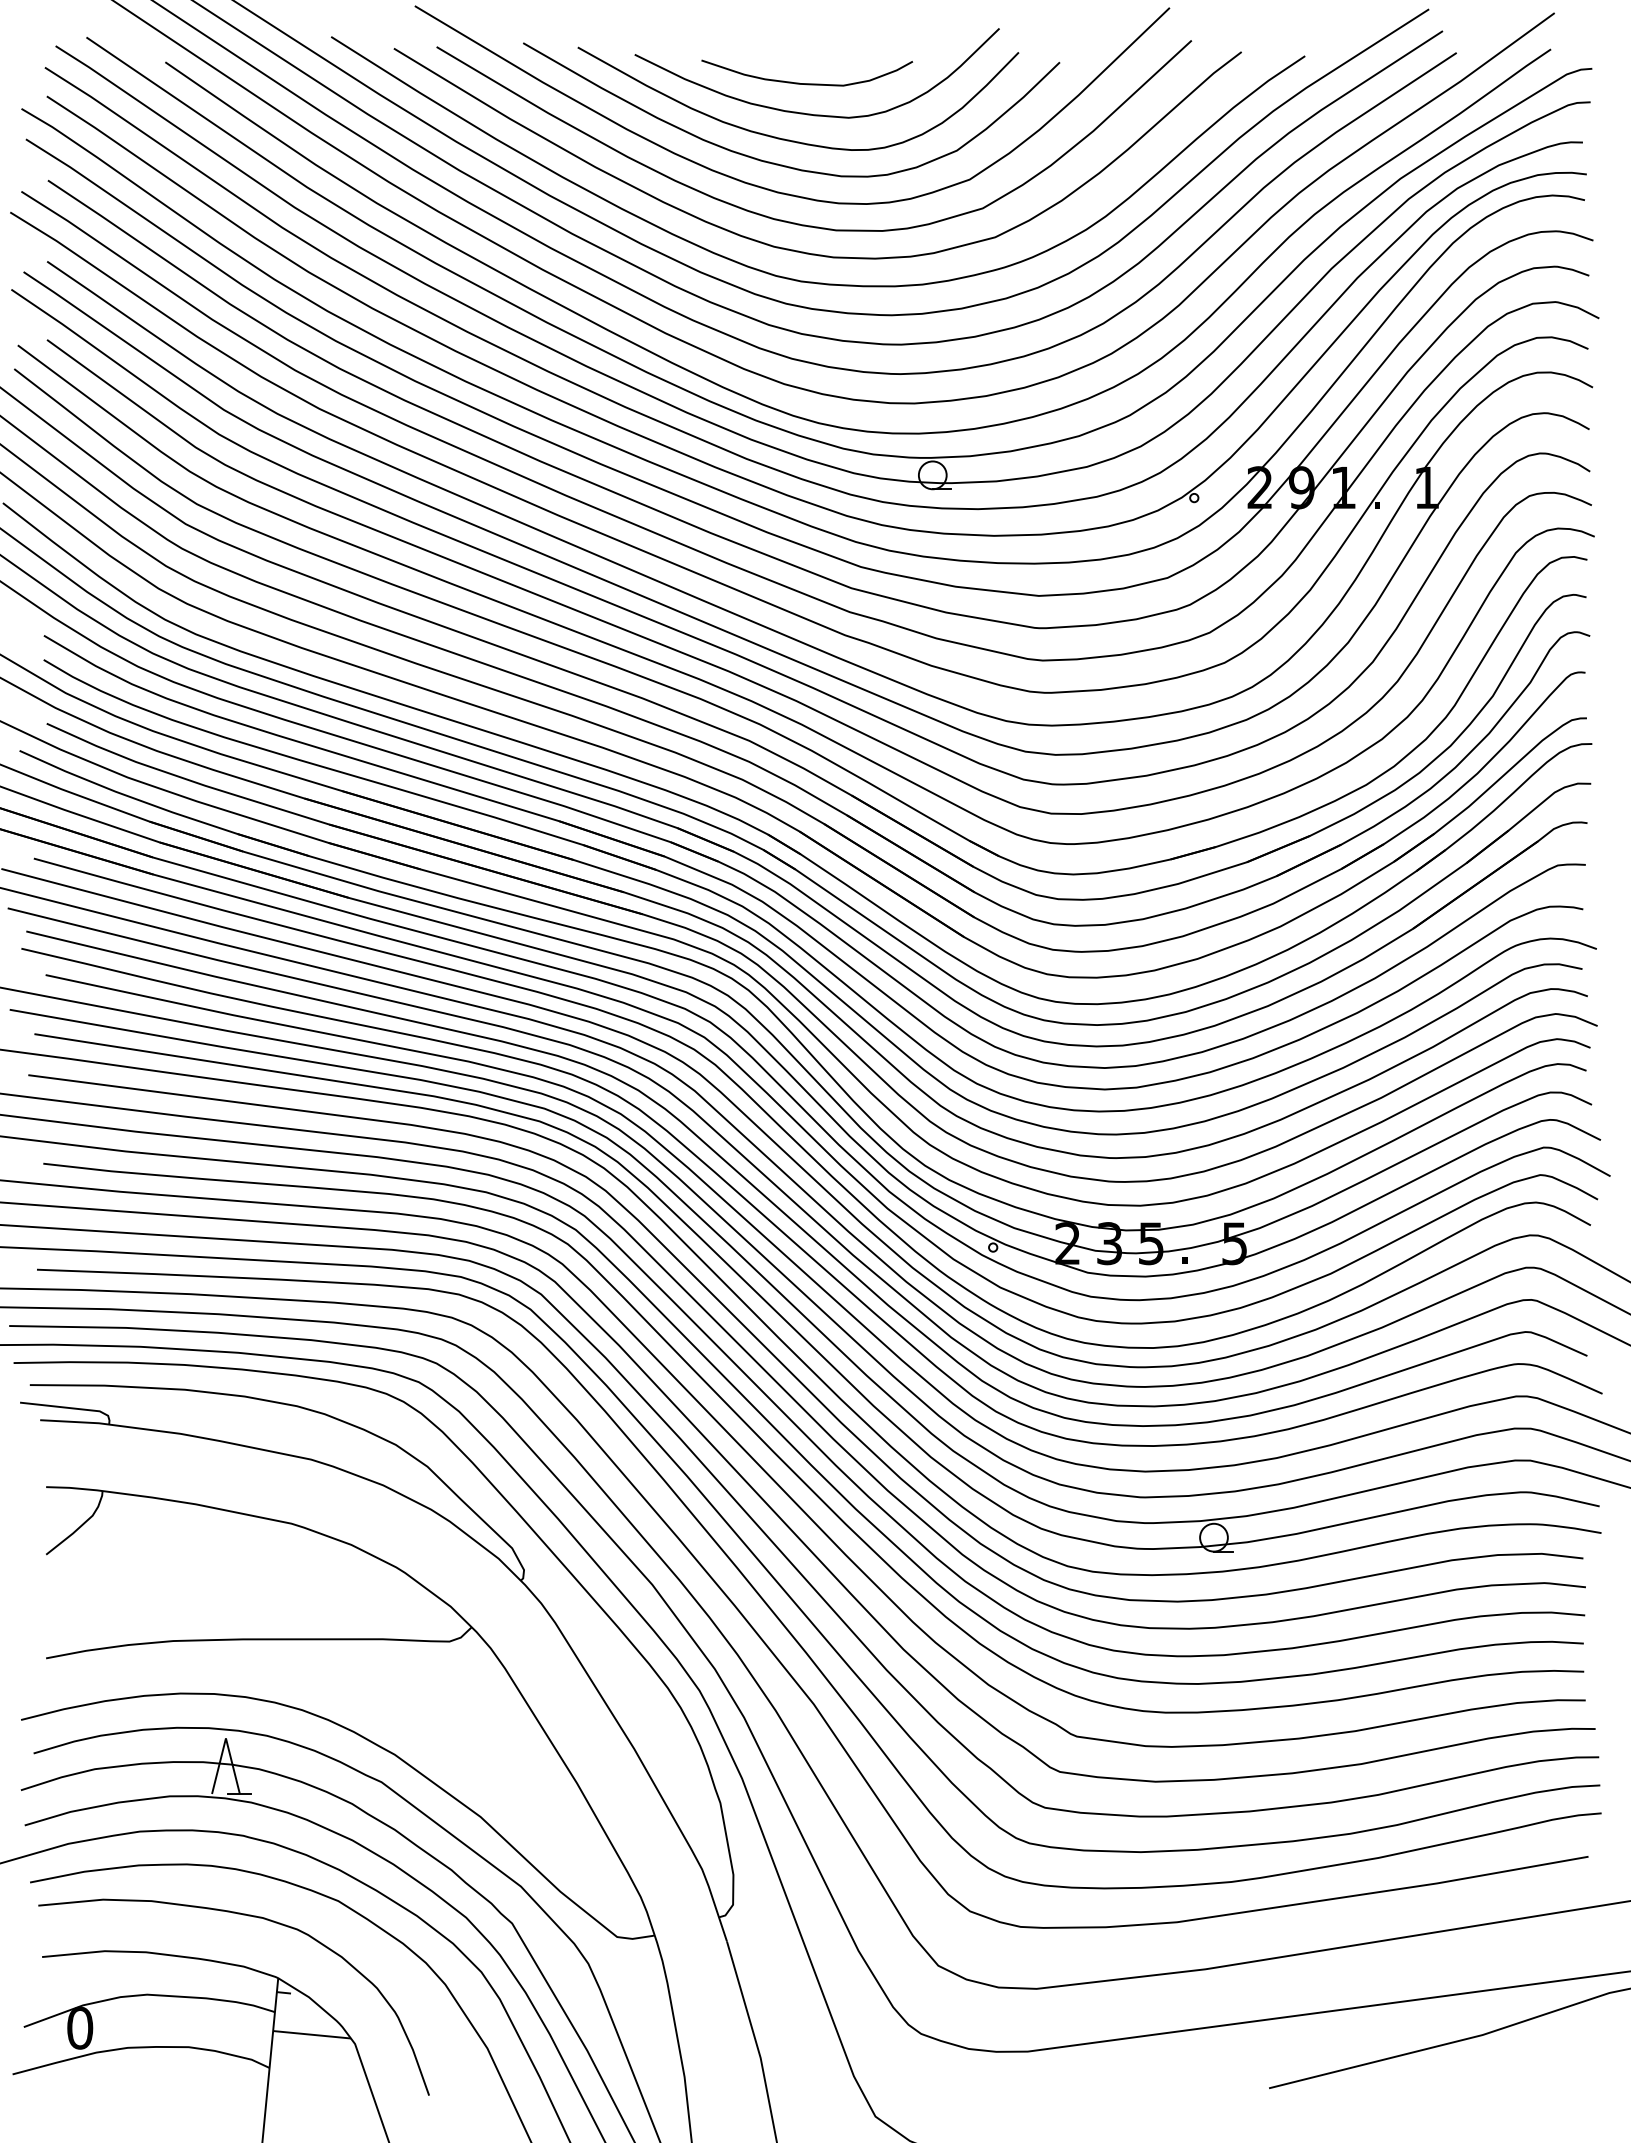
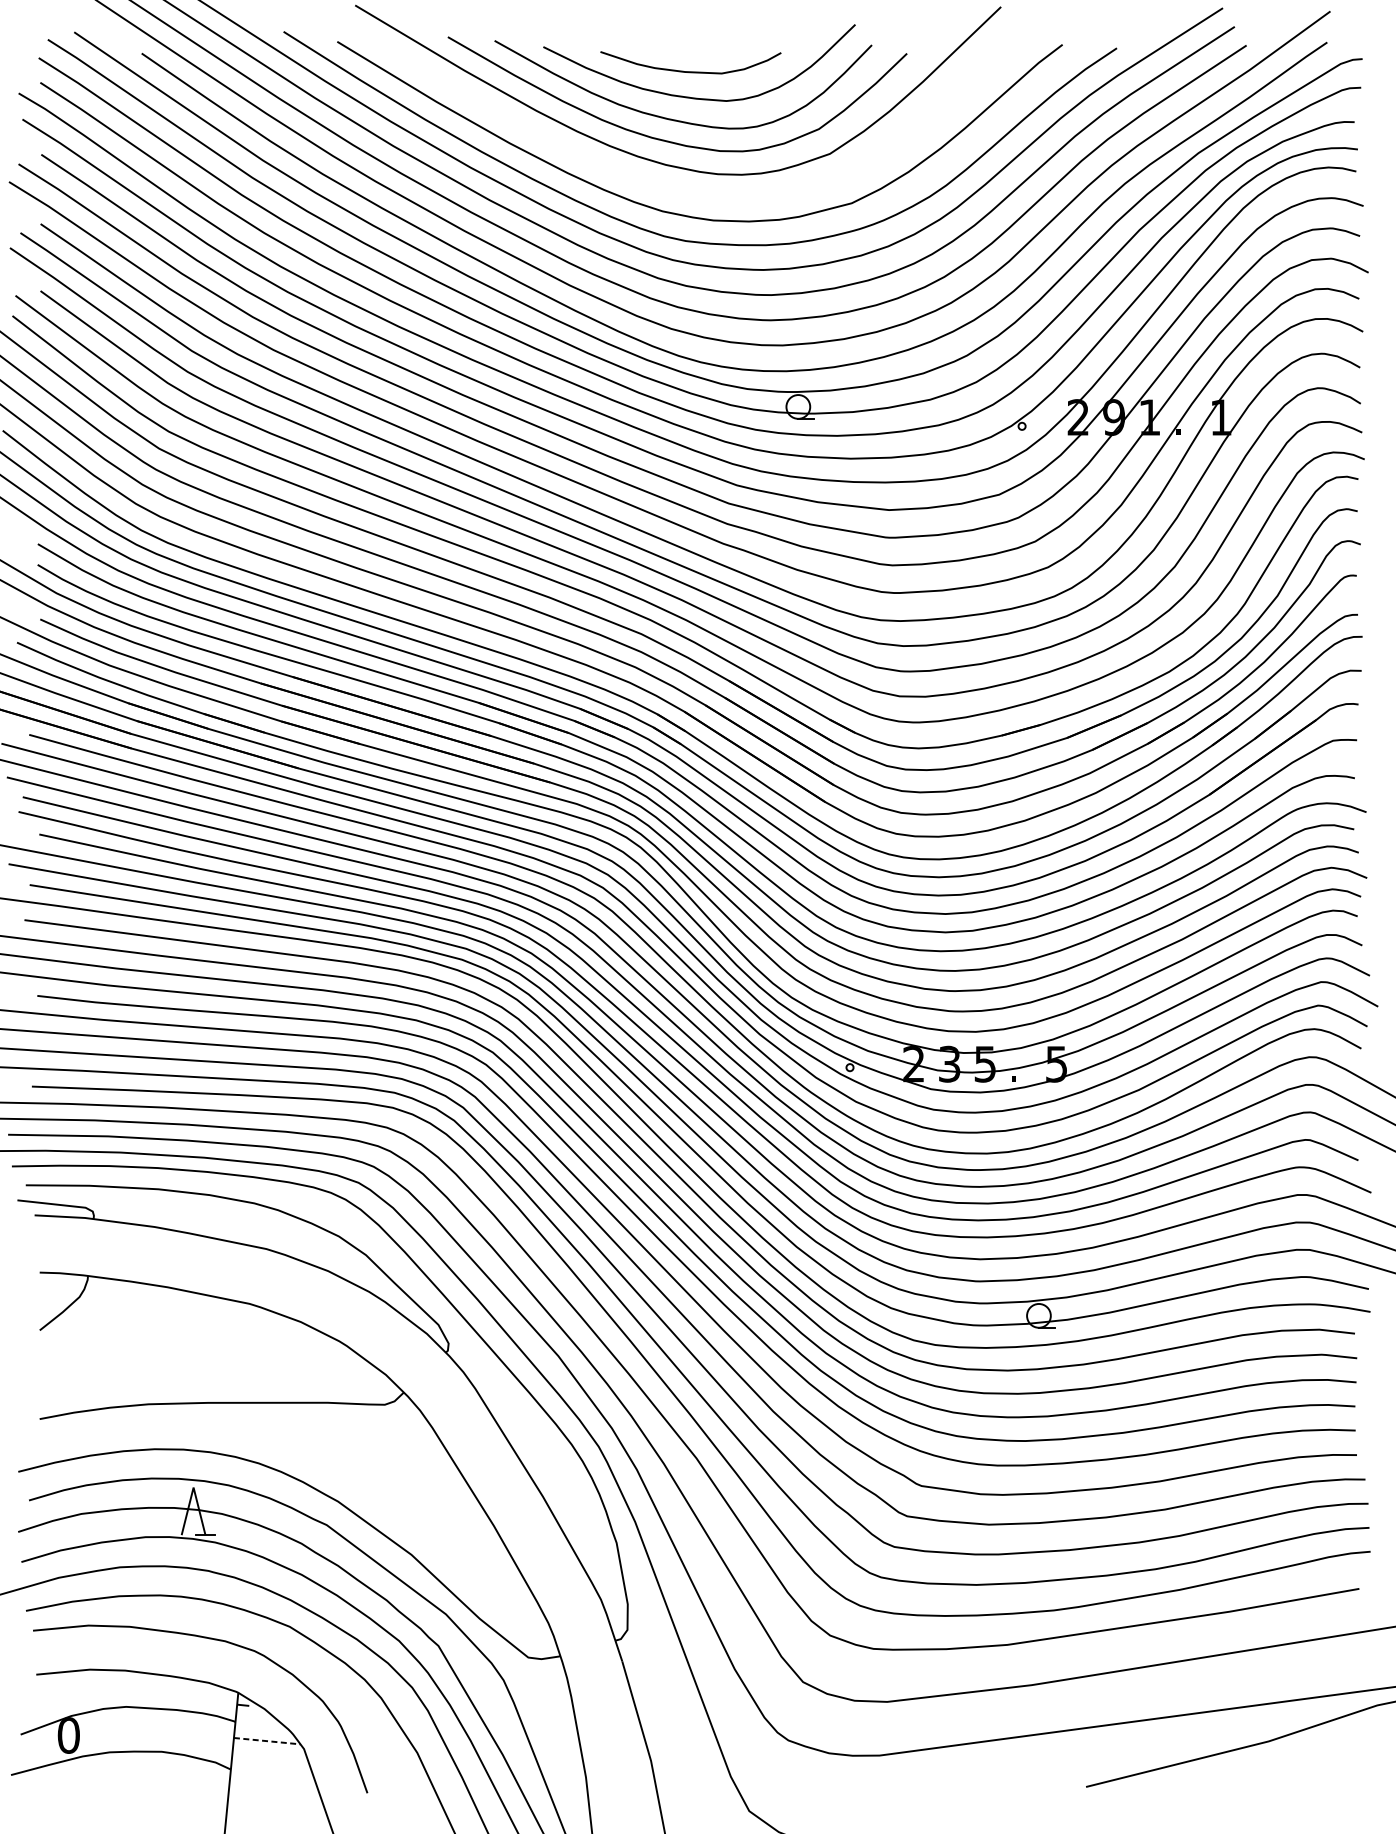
curve: (795, 222) -> (680, 190), removed
line: (312, 2034) -> (267, 1740), solid -> dashed

